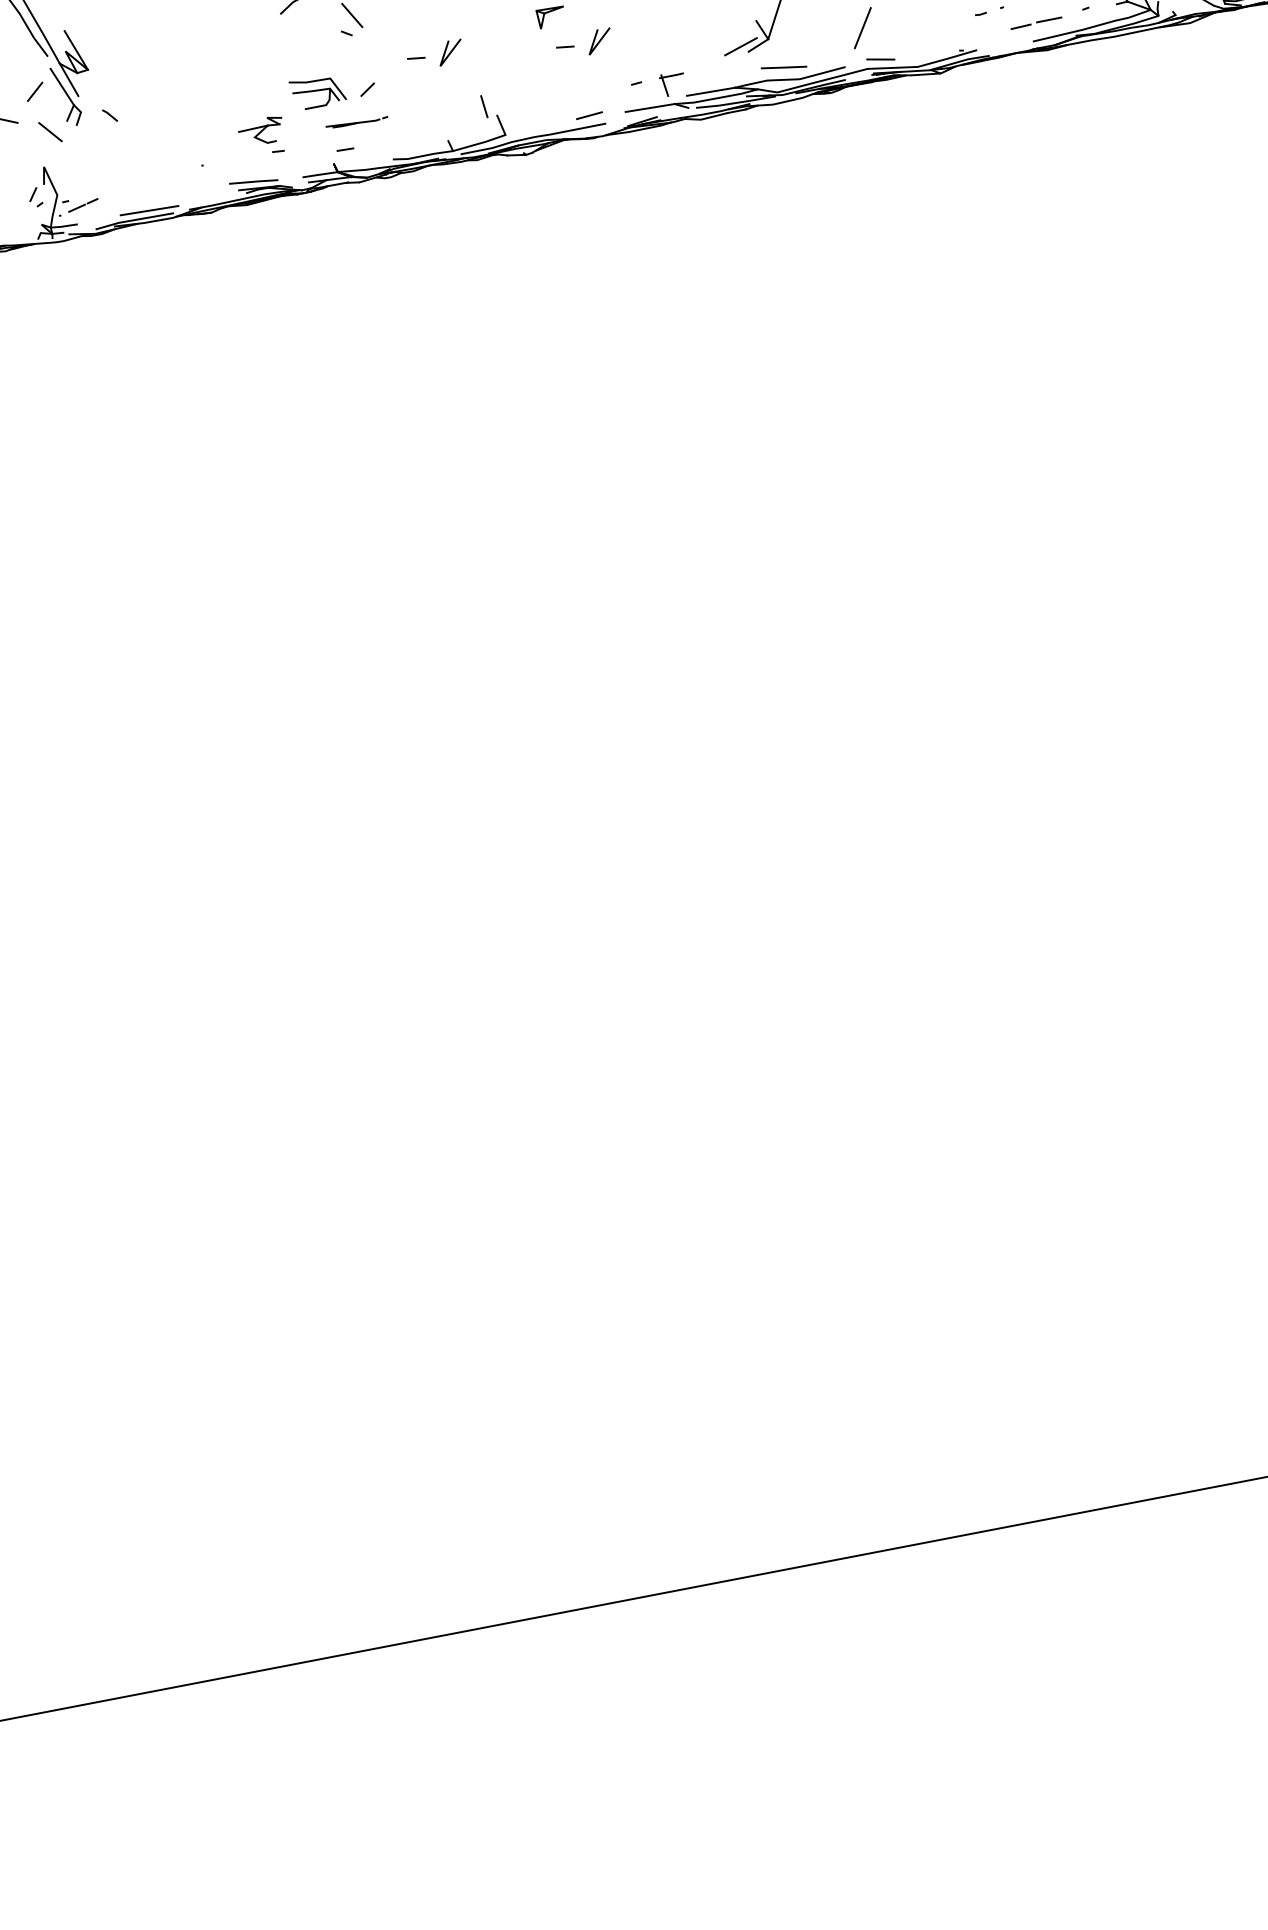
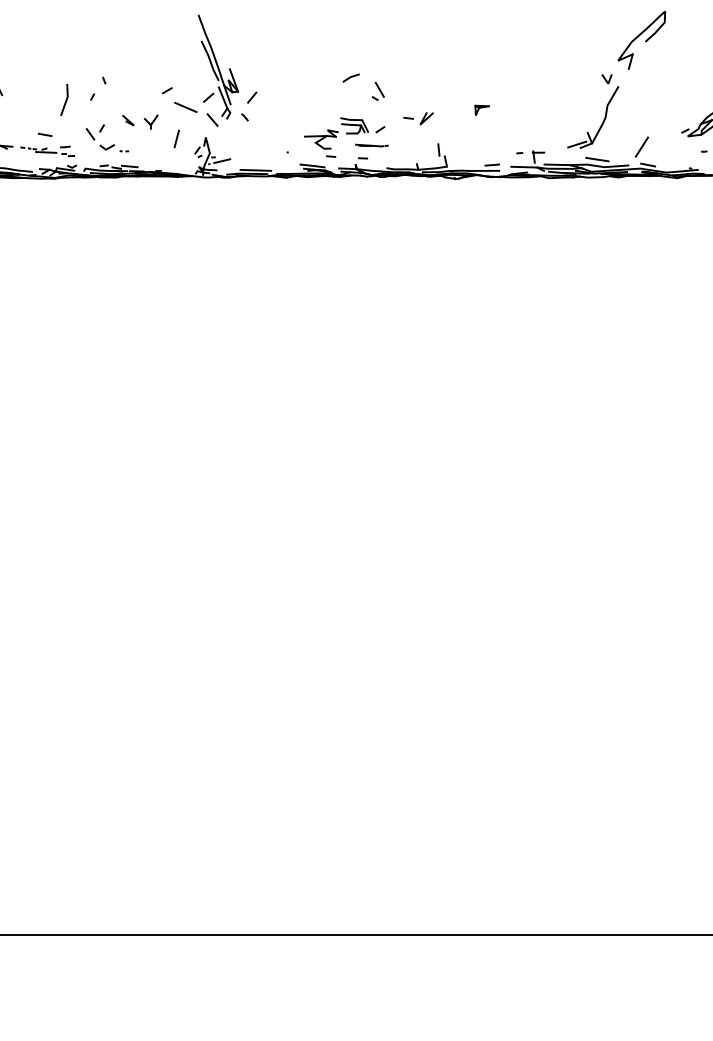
part: (583, 43) -> (496, 127), removed
line: (116, 75) -> (252, 97), added
part: (262, 136) -> (321, 143), size x1.43

